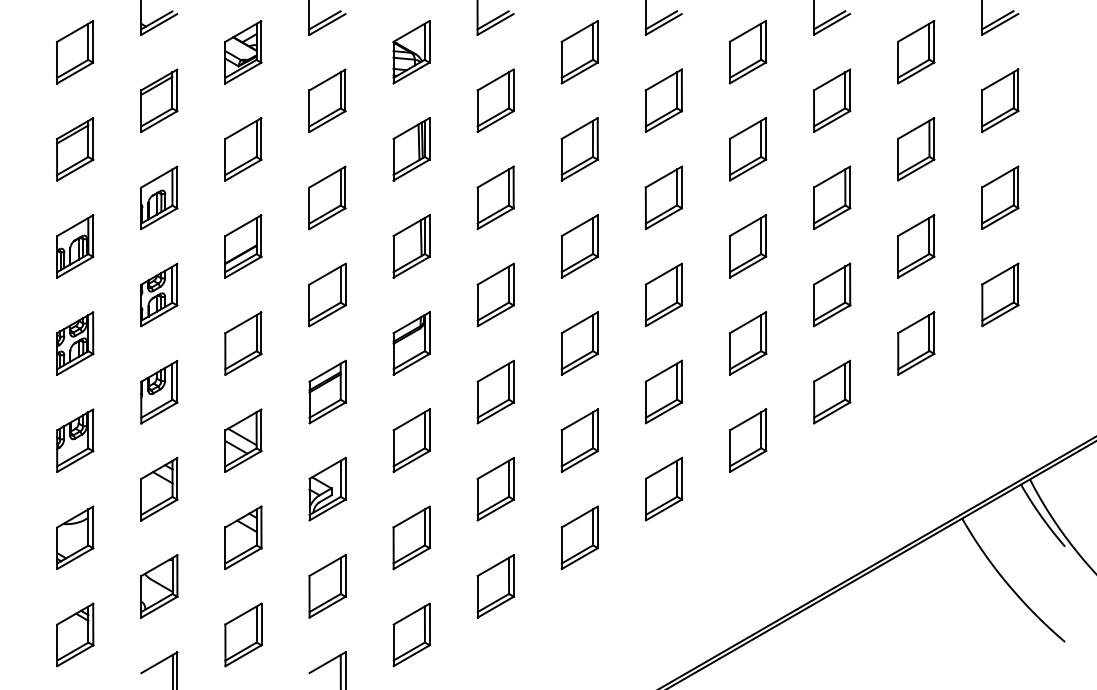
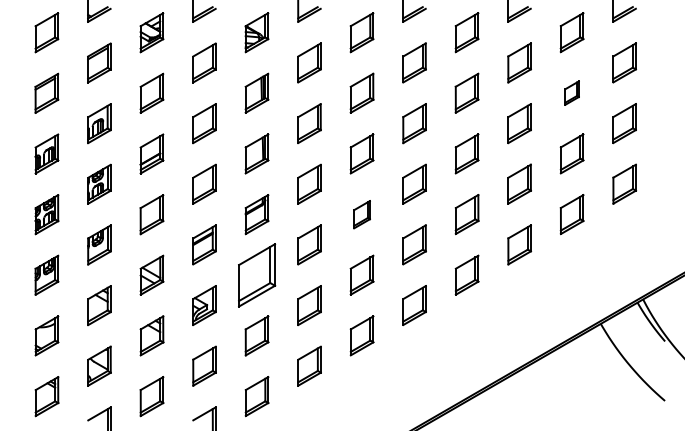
part: (915, 148) -> (571, 92), size x0.6
part: (578, 343) -> (361, 214), size x0.7
part: (410, 439) -> (256, 274), size x1.6

